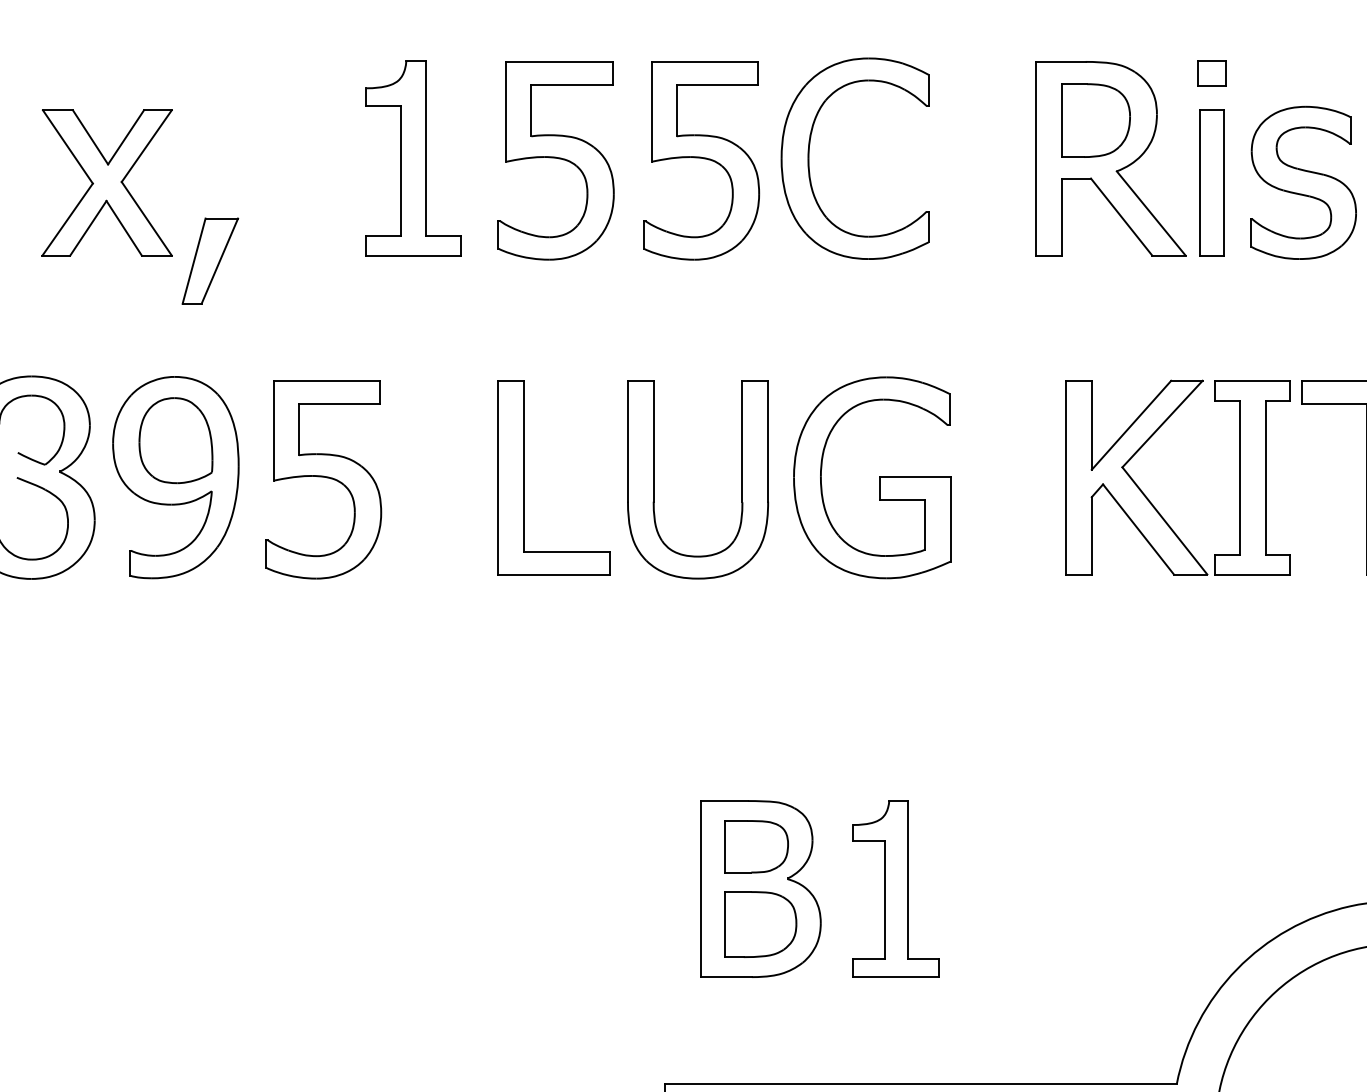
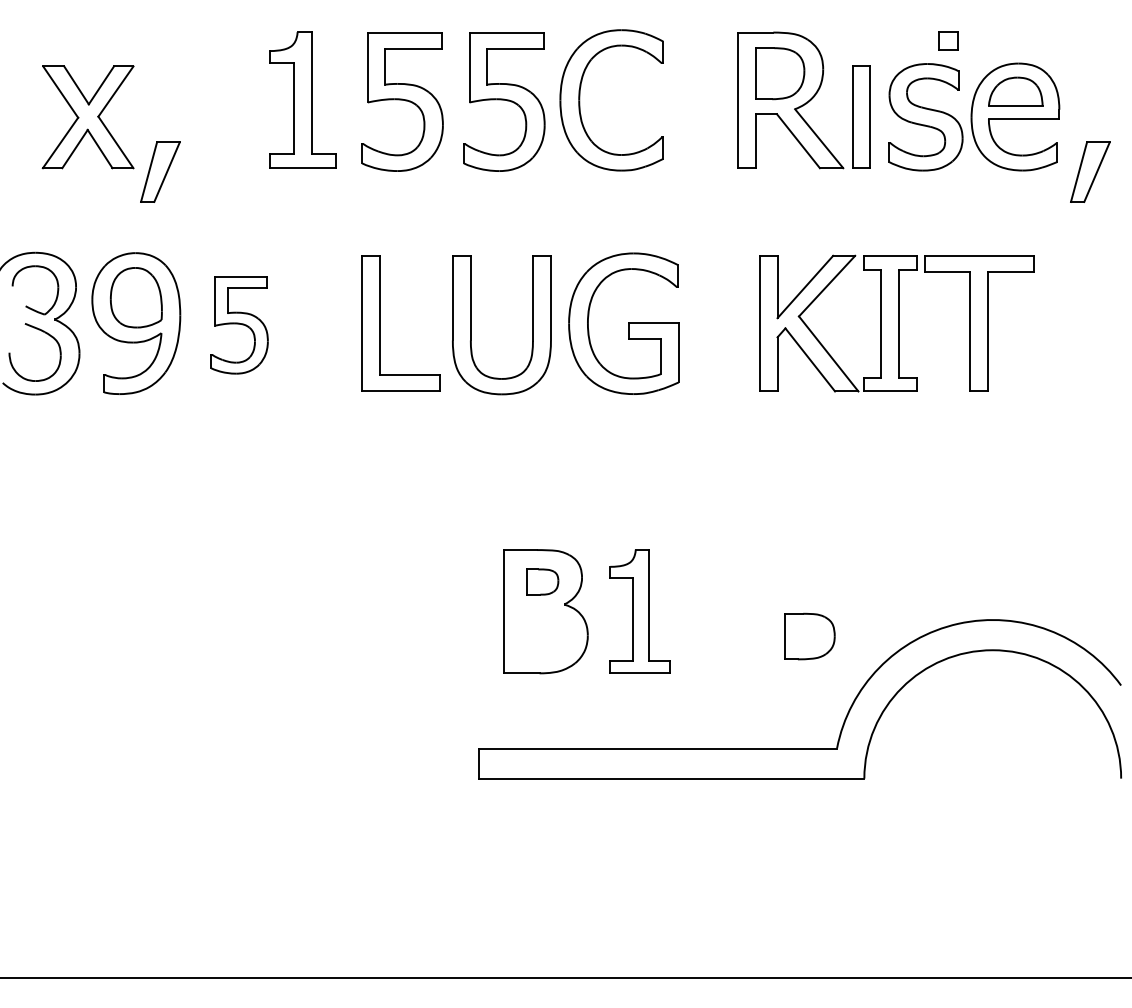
part: (1211, 73) -> (948, 40), moved
part: (323, 480) -> (239, 325), size x0.7
part: (756, 845) -> (542, 581), size x0.7
part: (760, 924) -> (809, 636), moved

